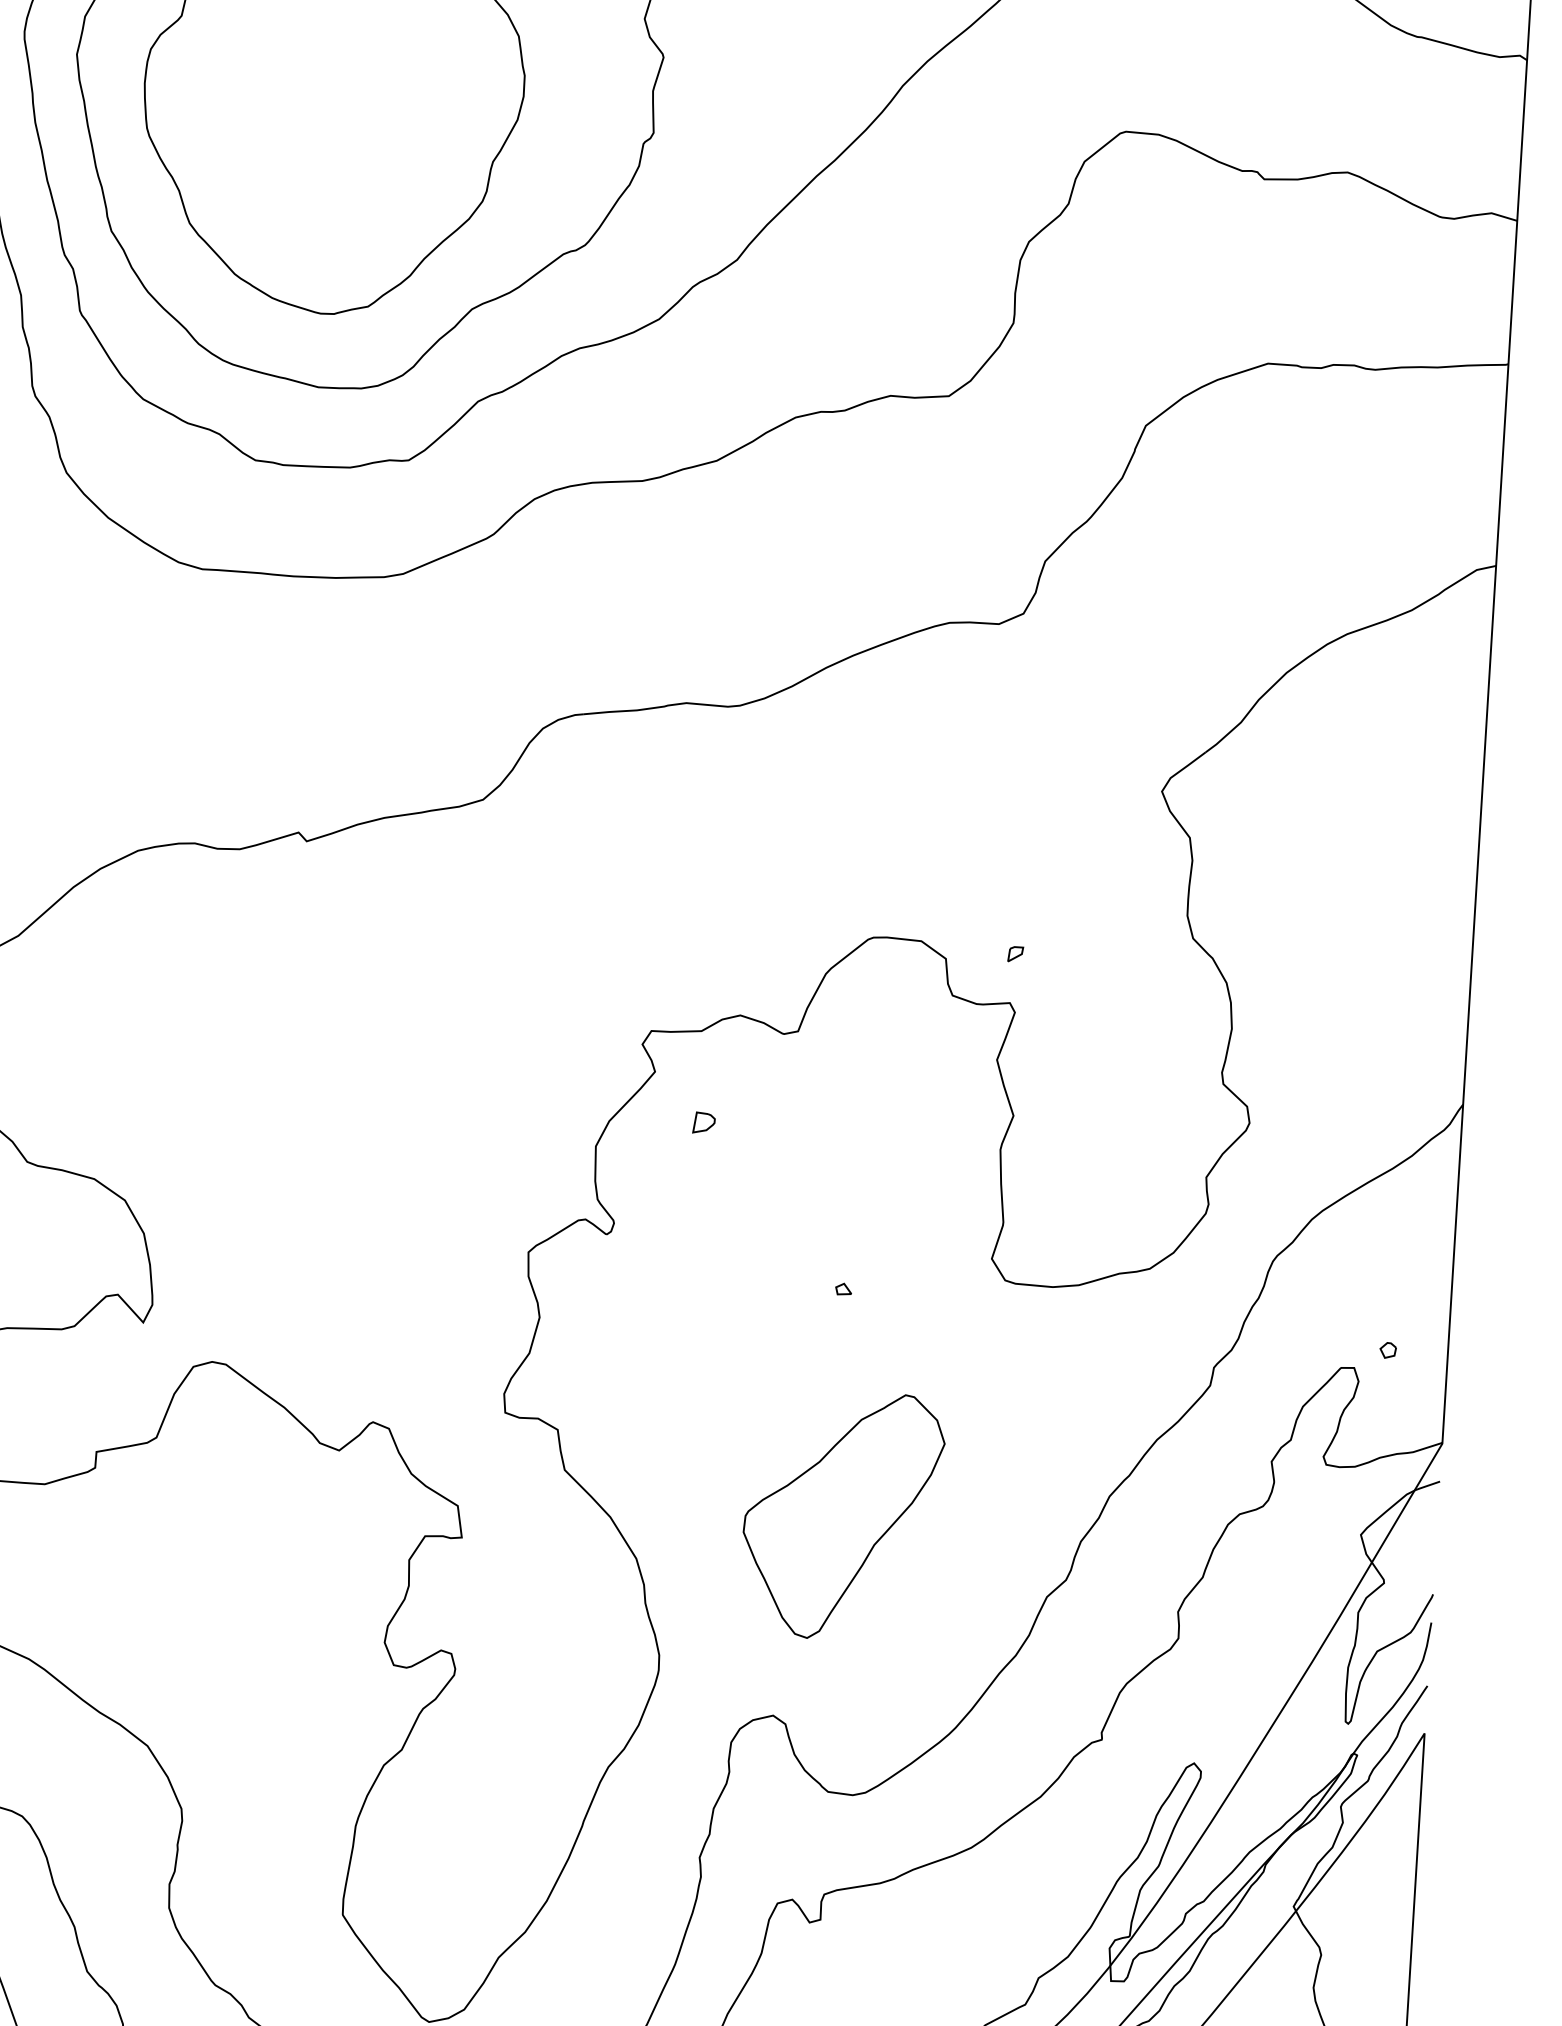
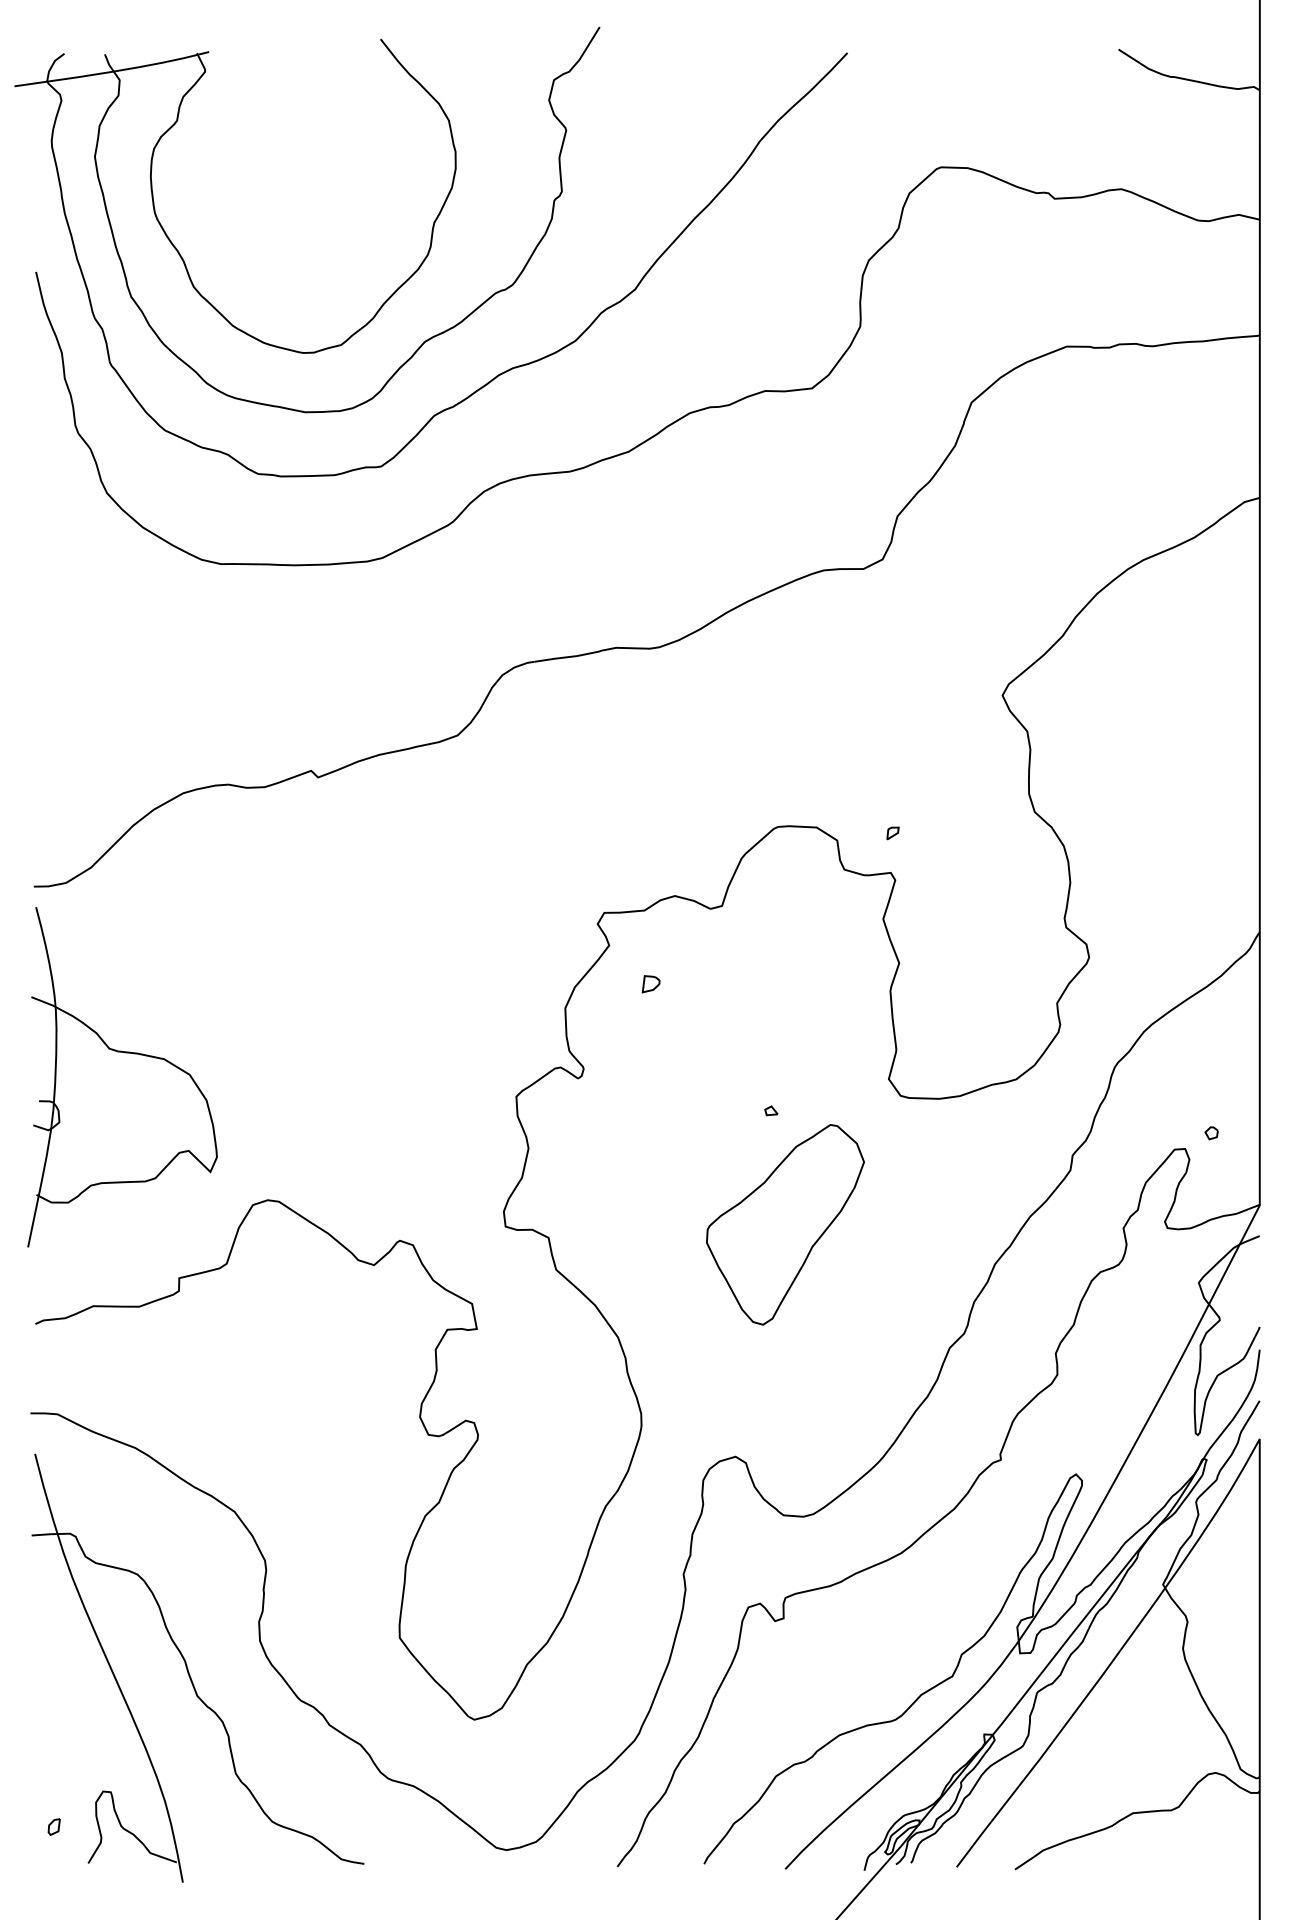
part: (842, 1515) -> (785, 1224), moved

